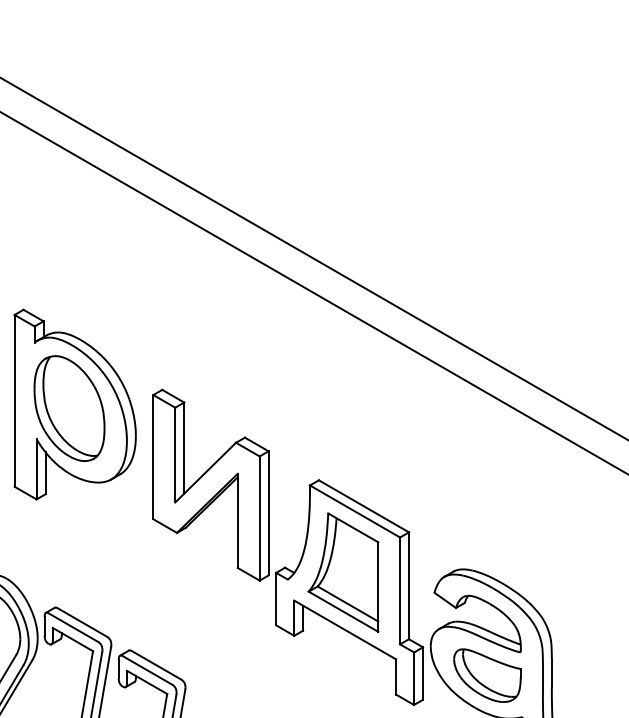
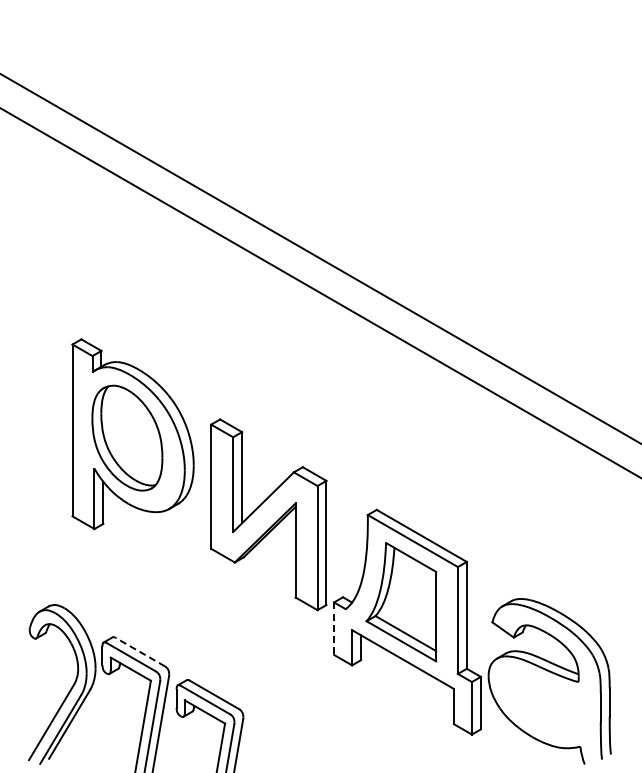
line: (276, 599) -> (334, 629), solid -> dashed
line: (82, 622) -> (140, 652), solid -> dashed
part: (487, 675) -> (545, 705), removed

